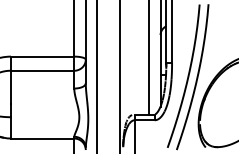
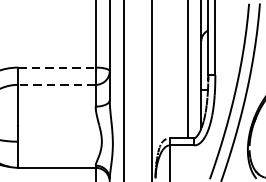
line: (42, 56) -> (56, 67), solid -> dashed
line: (42, 70) -> (56, 84), solid -> dashed

